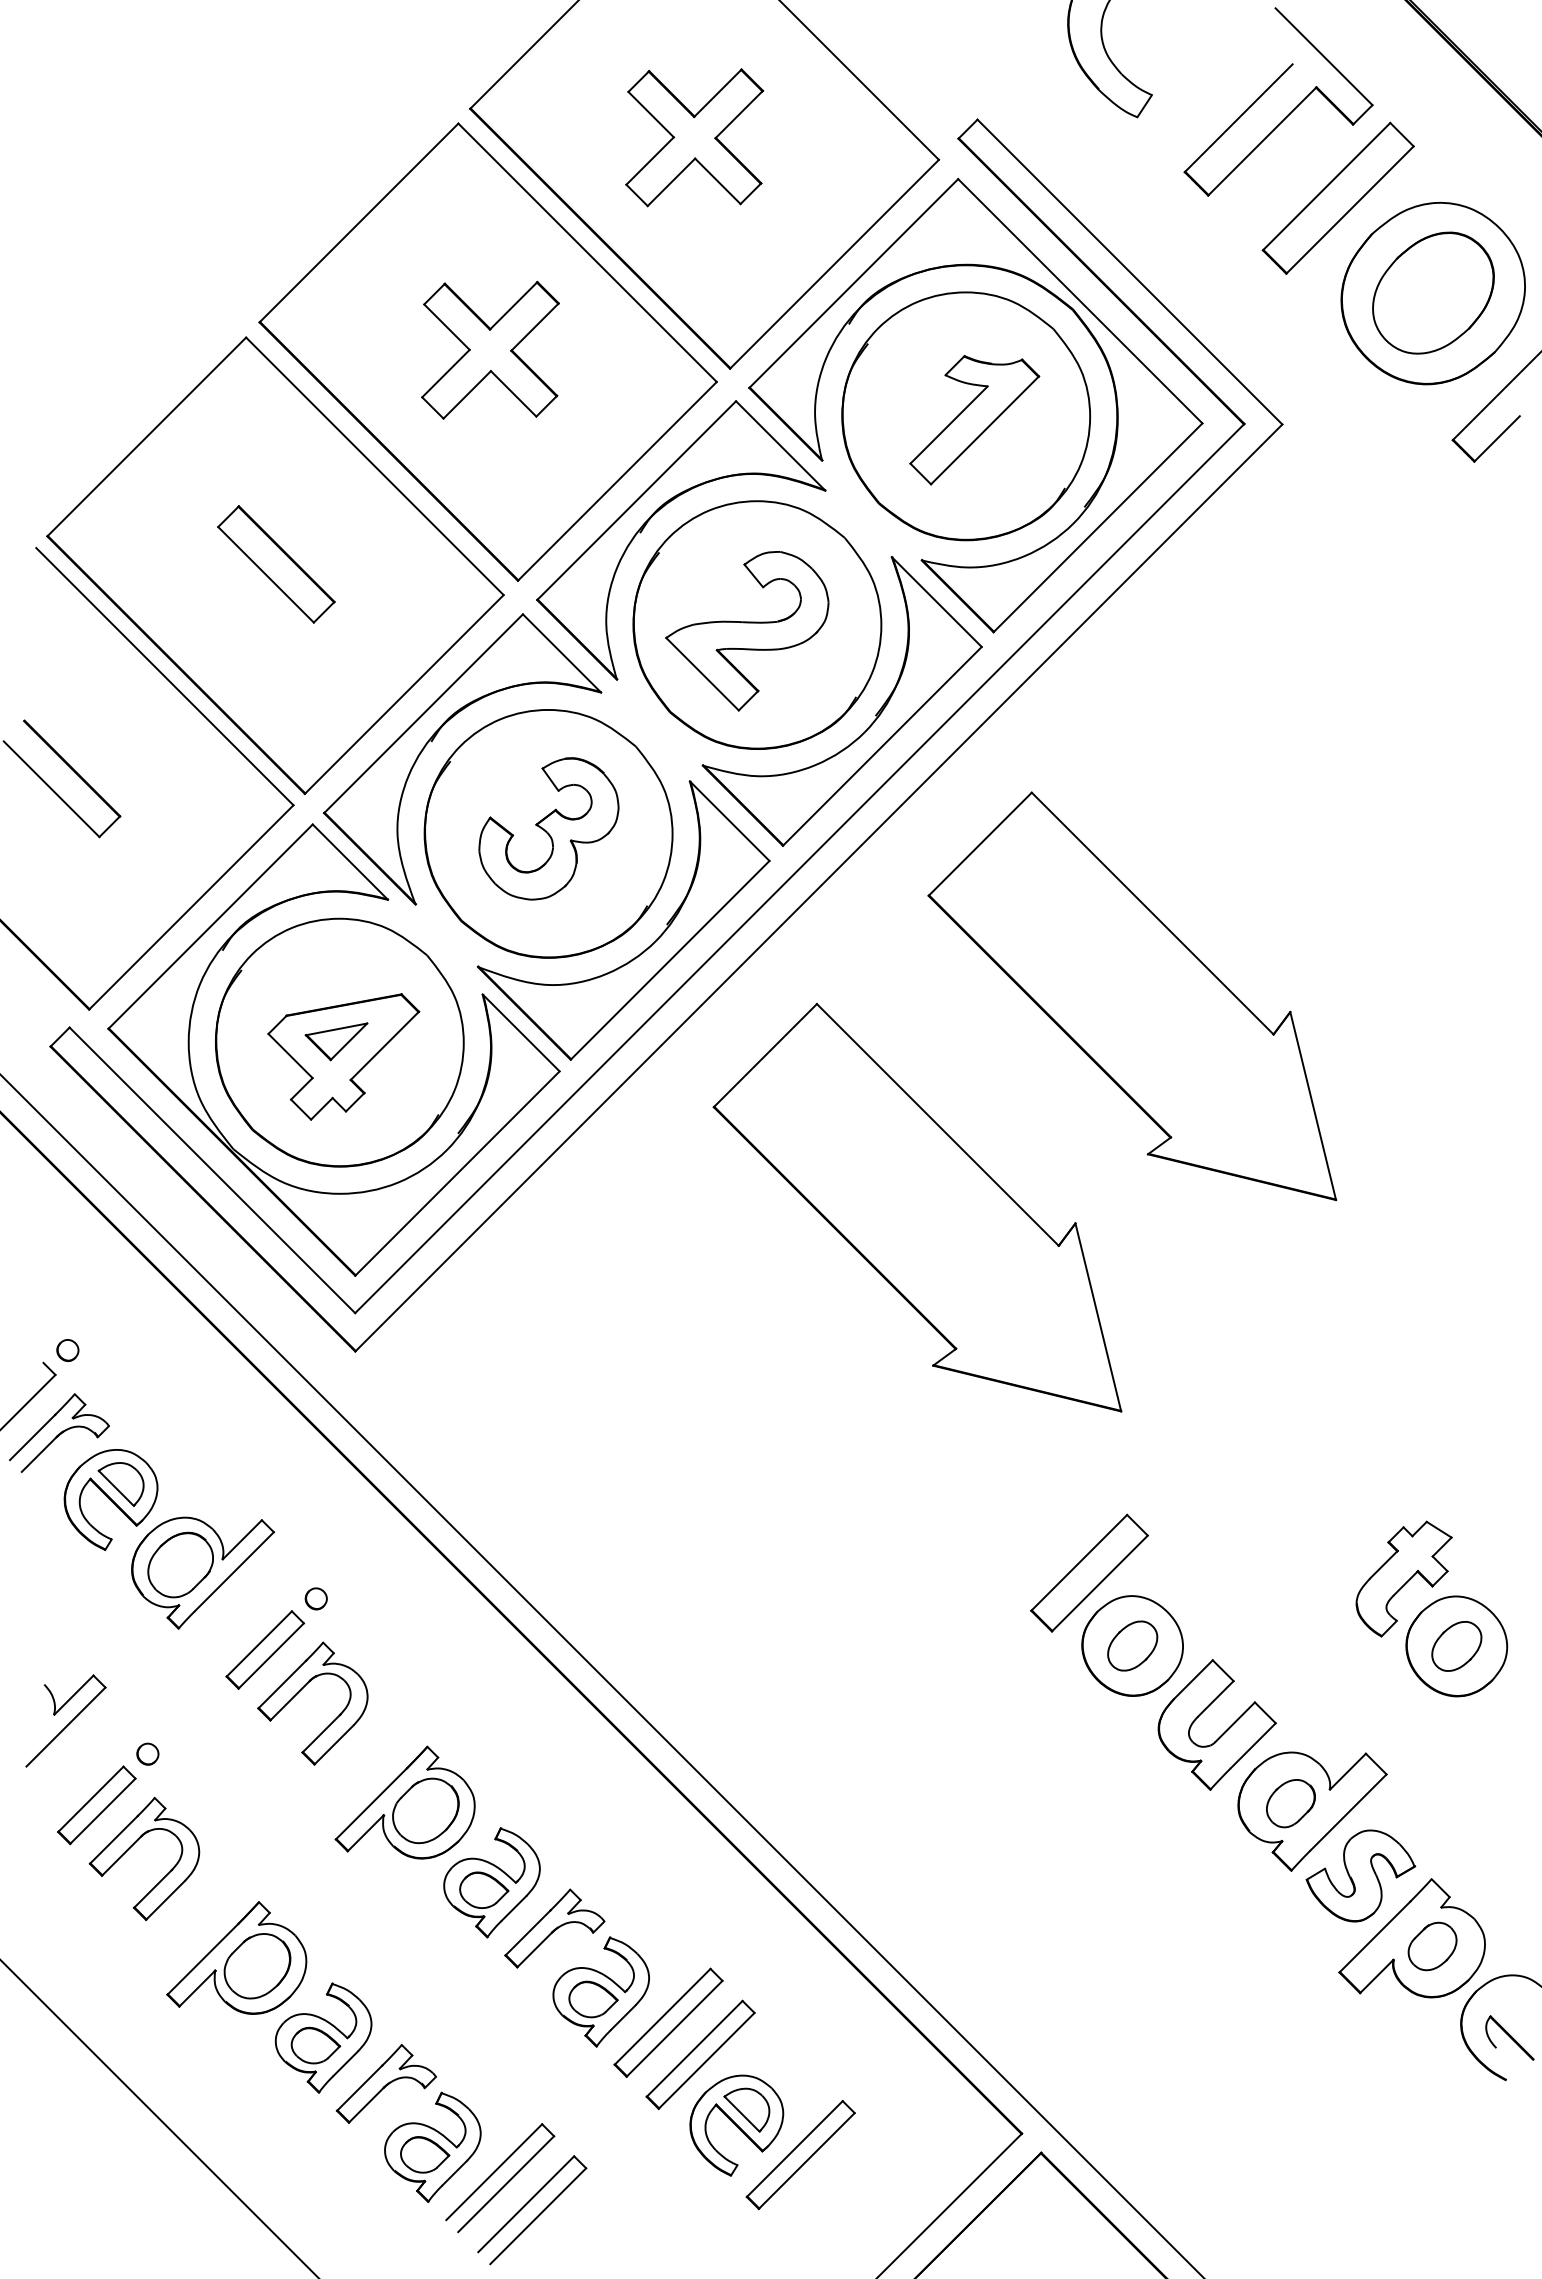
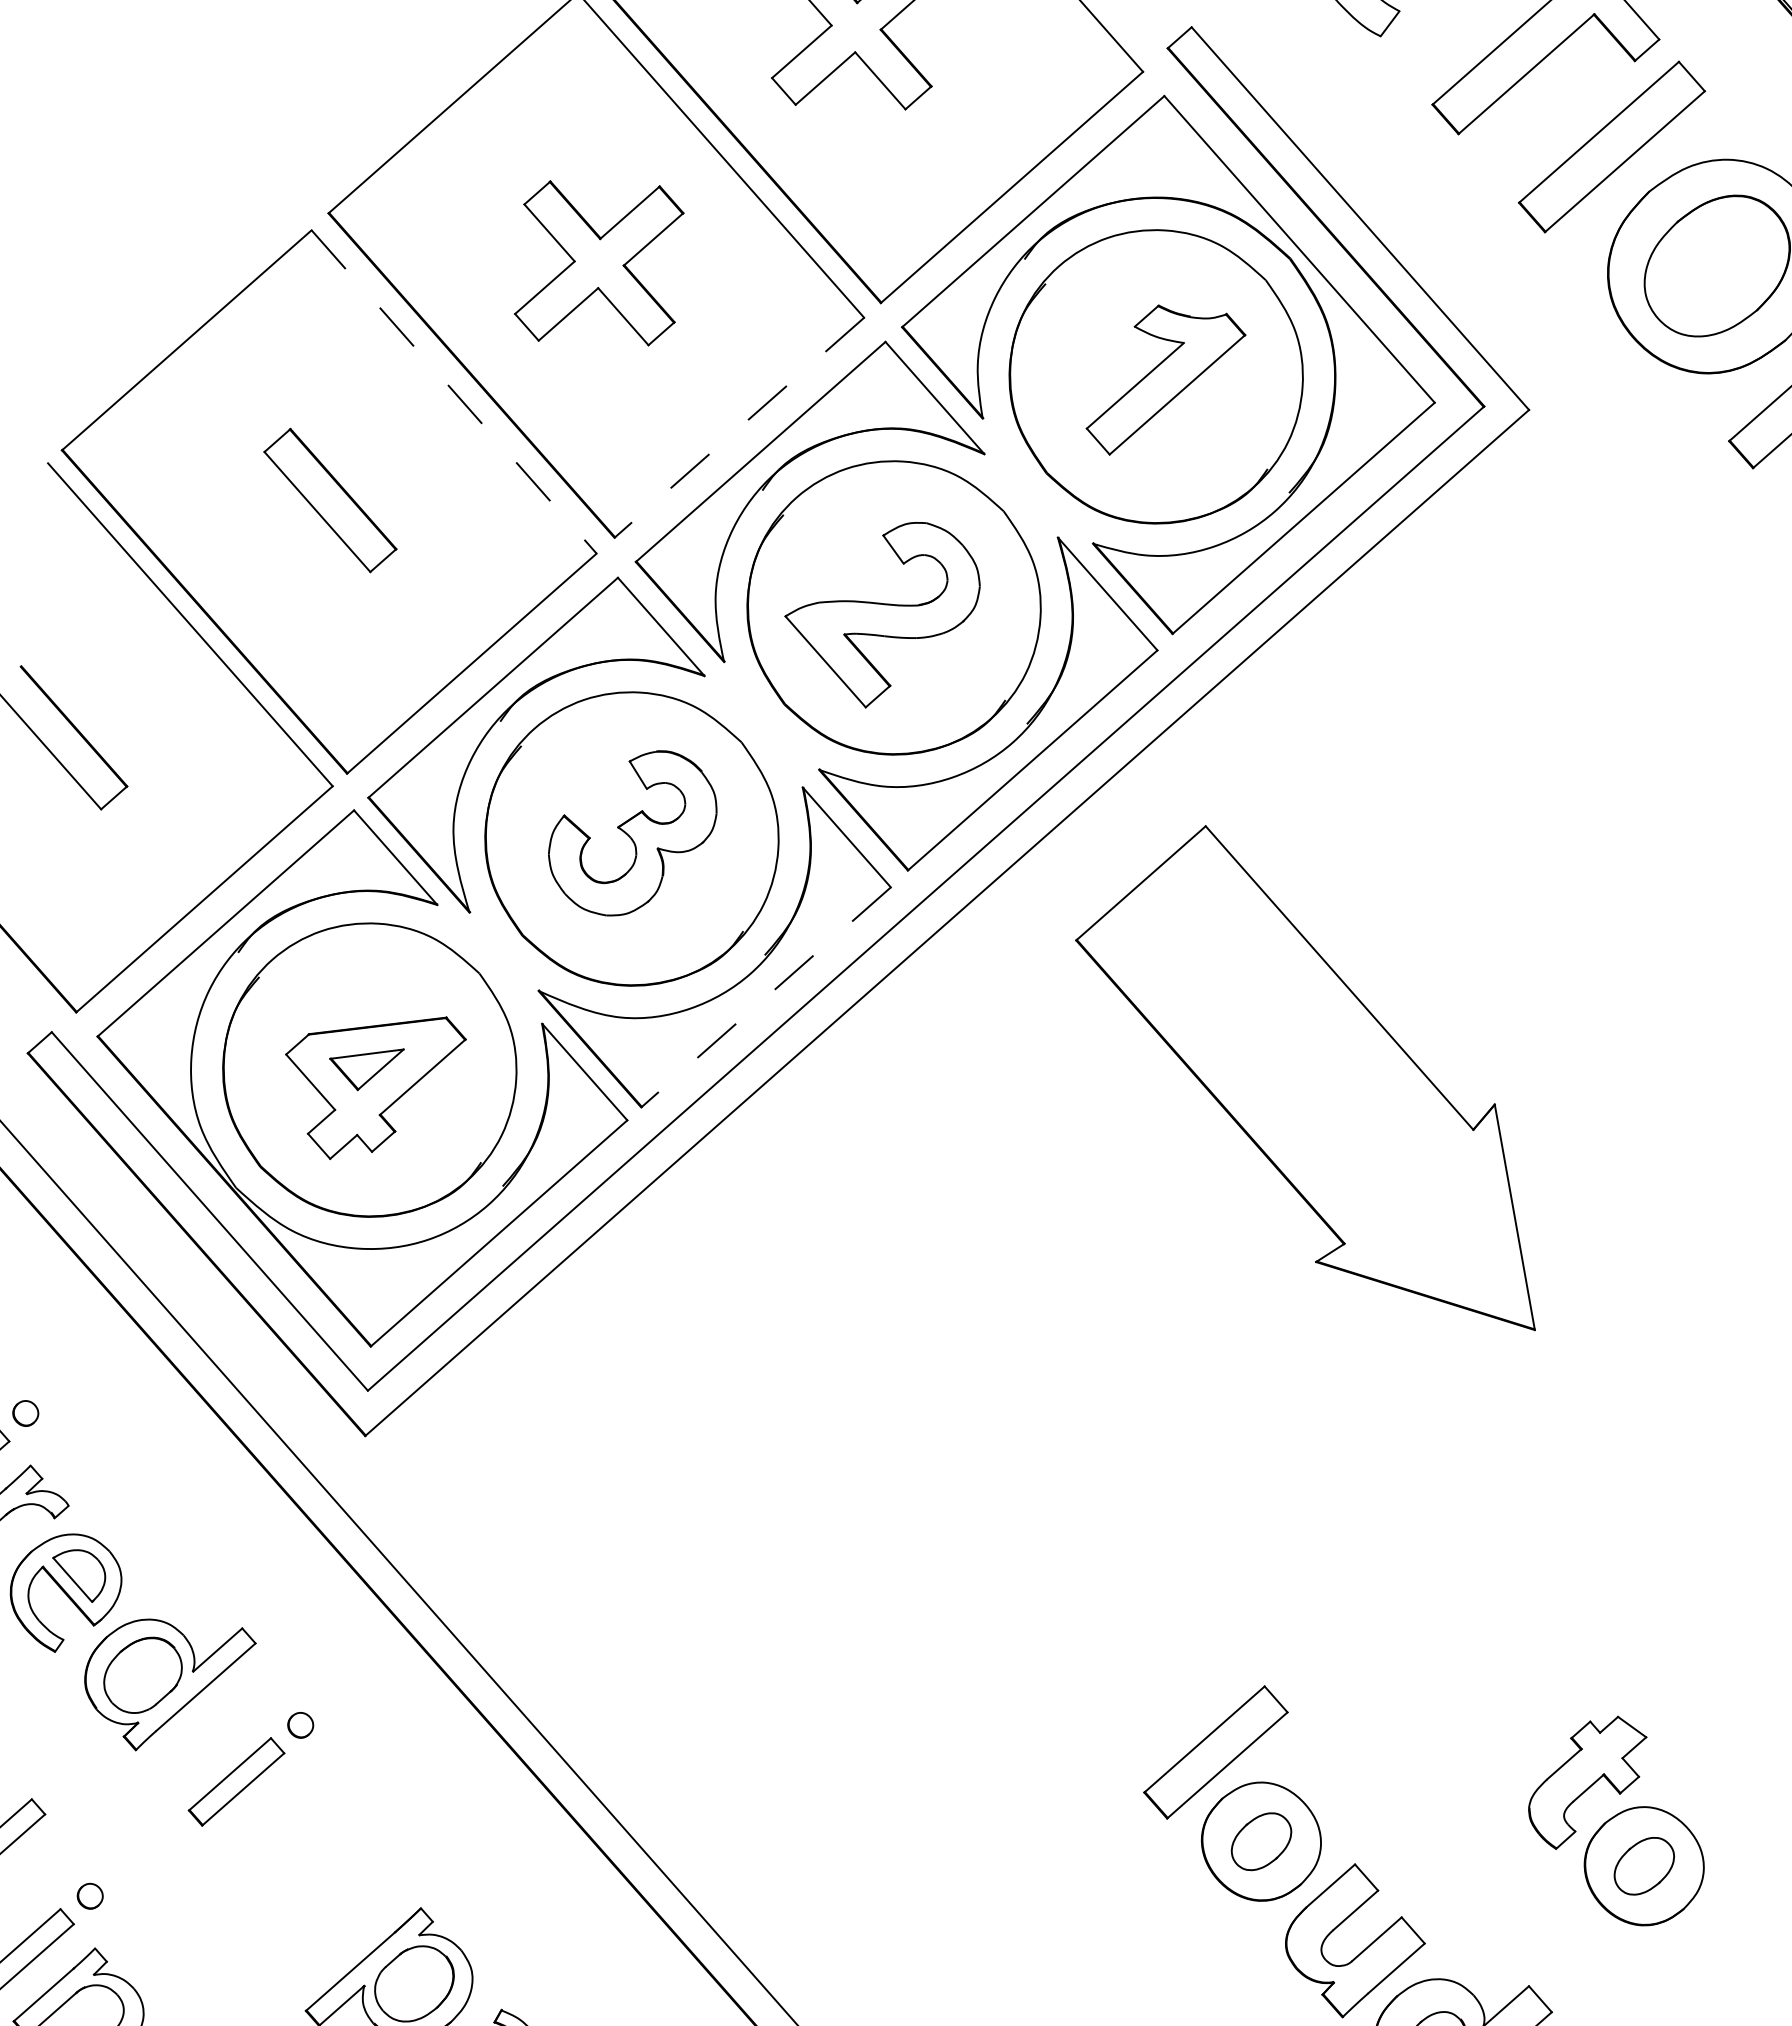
line: (375, 466) -> (454, 392), solid -> dashed
line: (617, 481) -> (739, 427), solid -> dashed
line: (670, 960) -> (766, 997), solid -> dashed
part: (917, 1207) -> (1039, 1307), removed
part: (300, 1691) -> (275, 1833), removed

